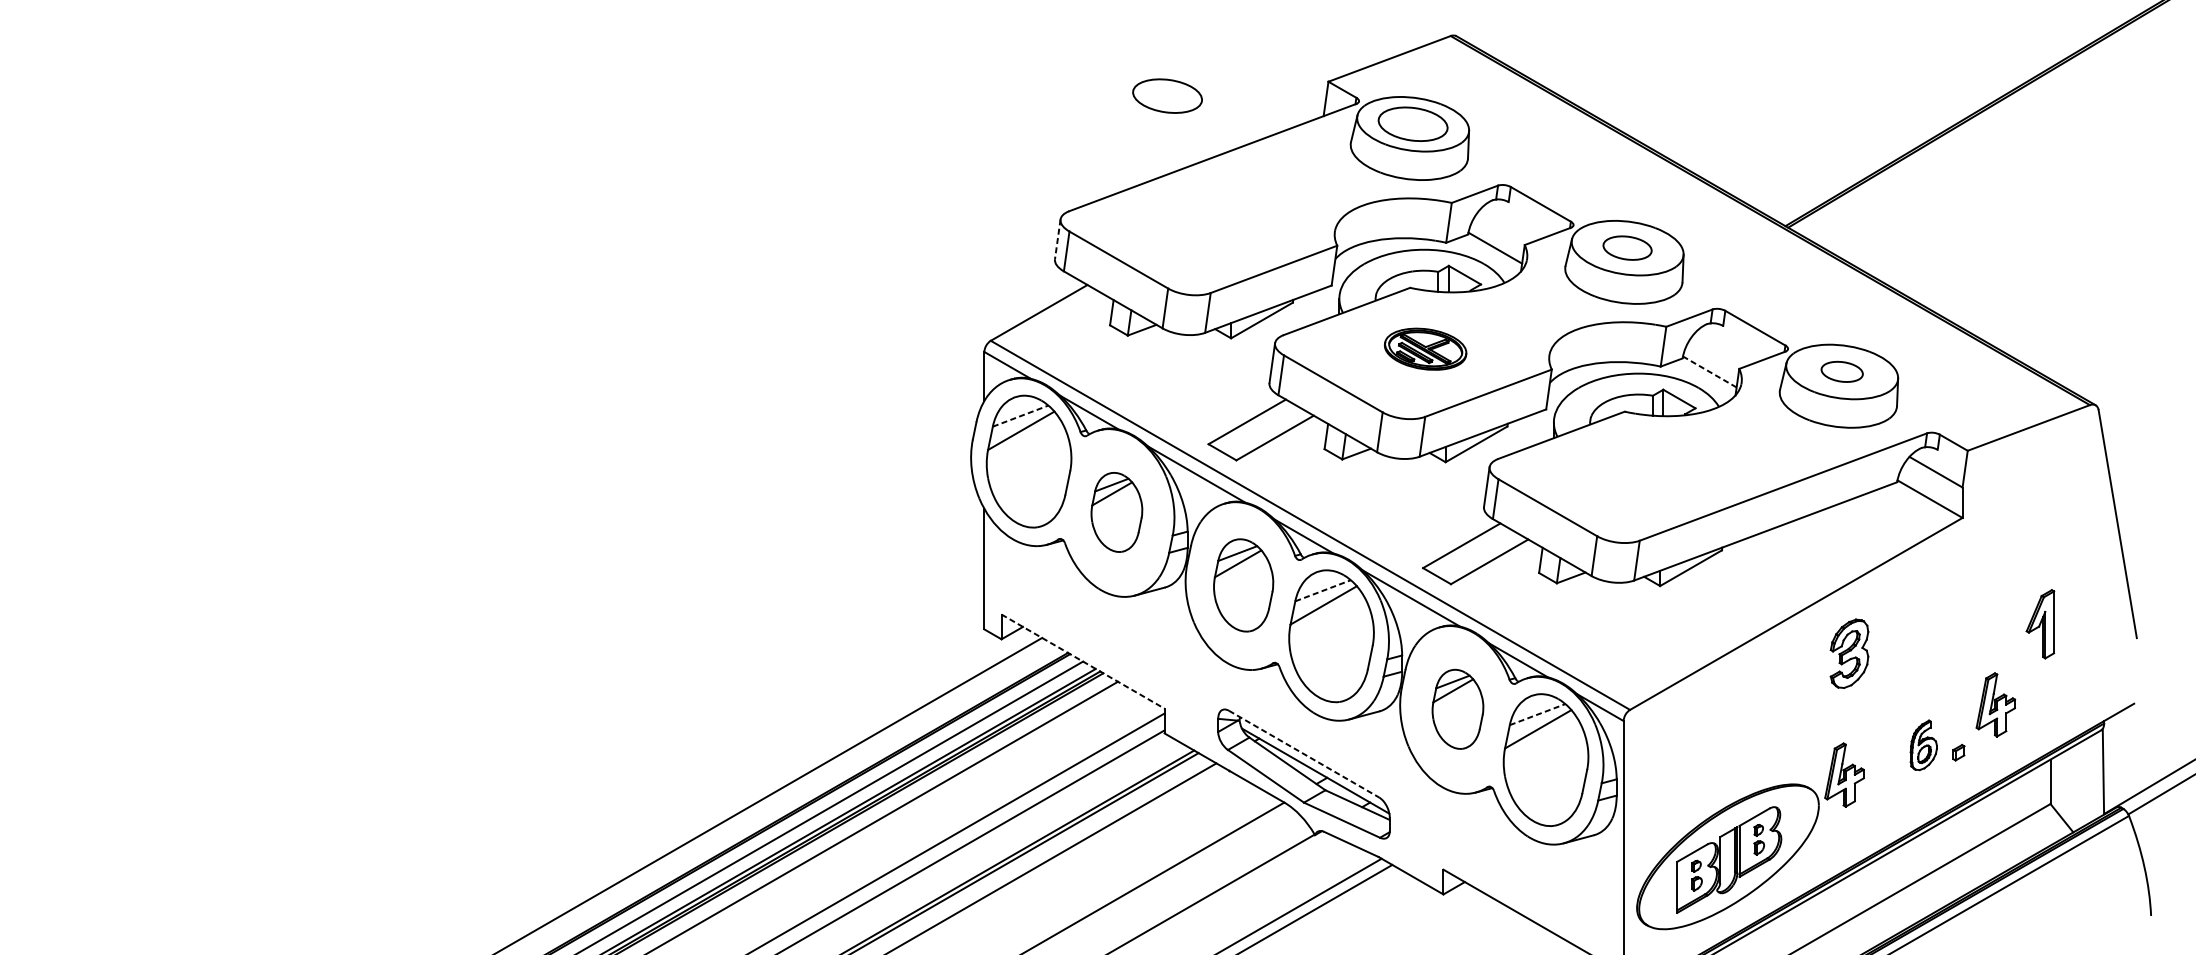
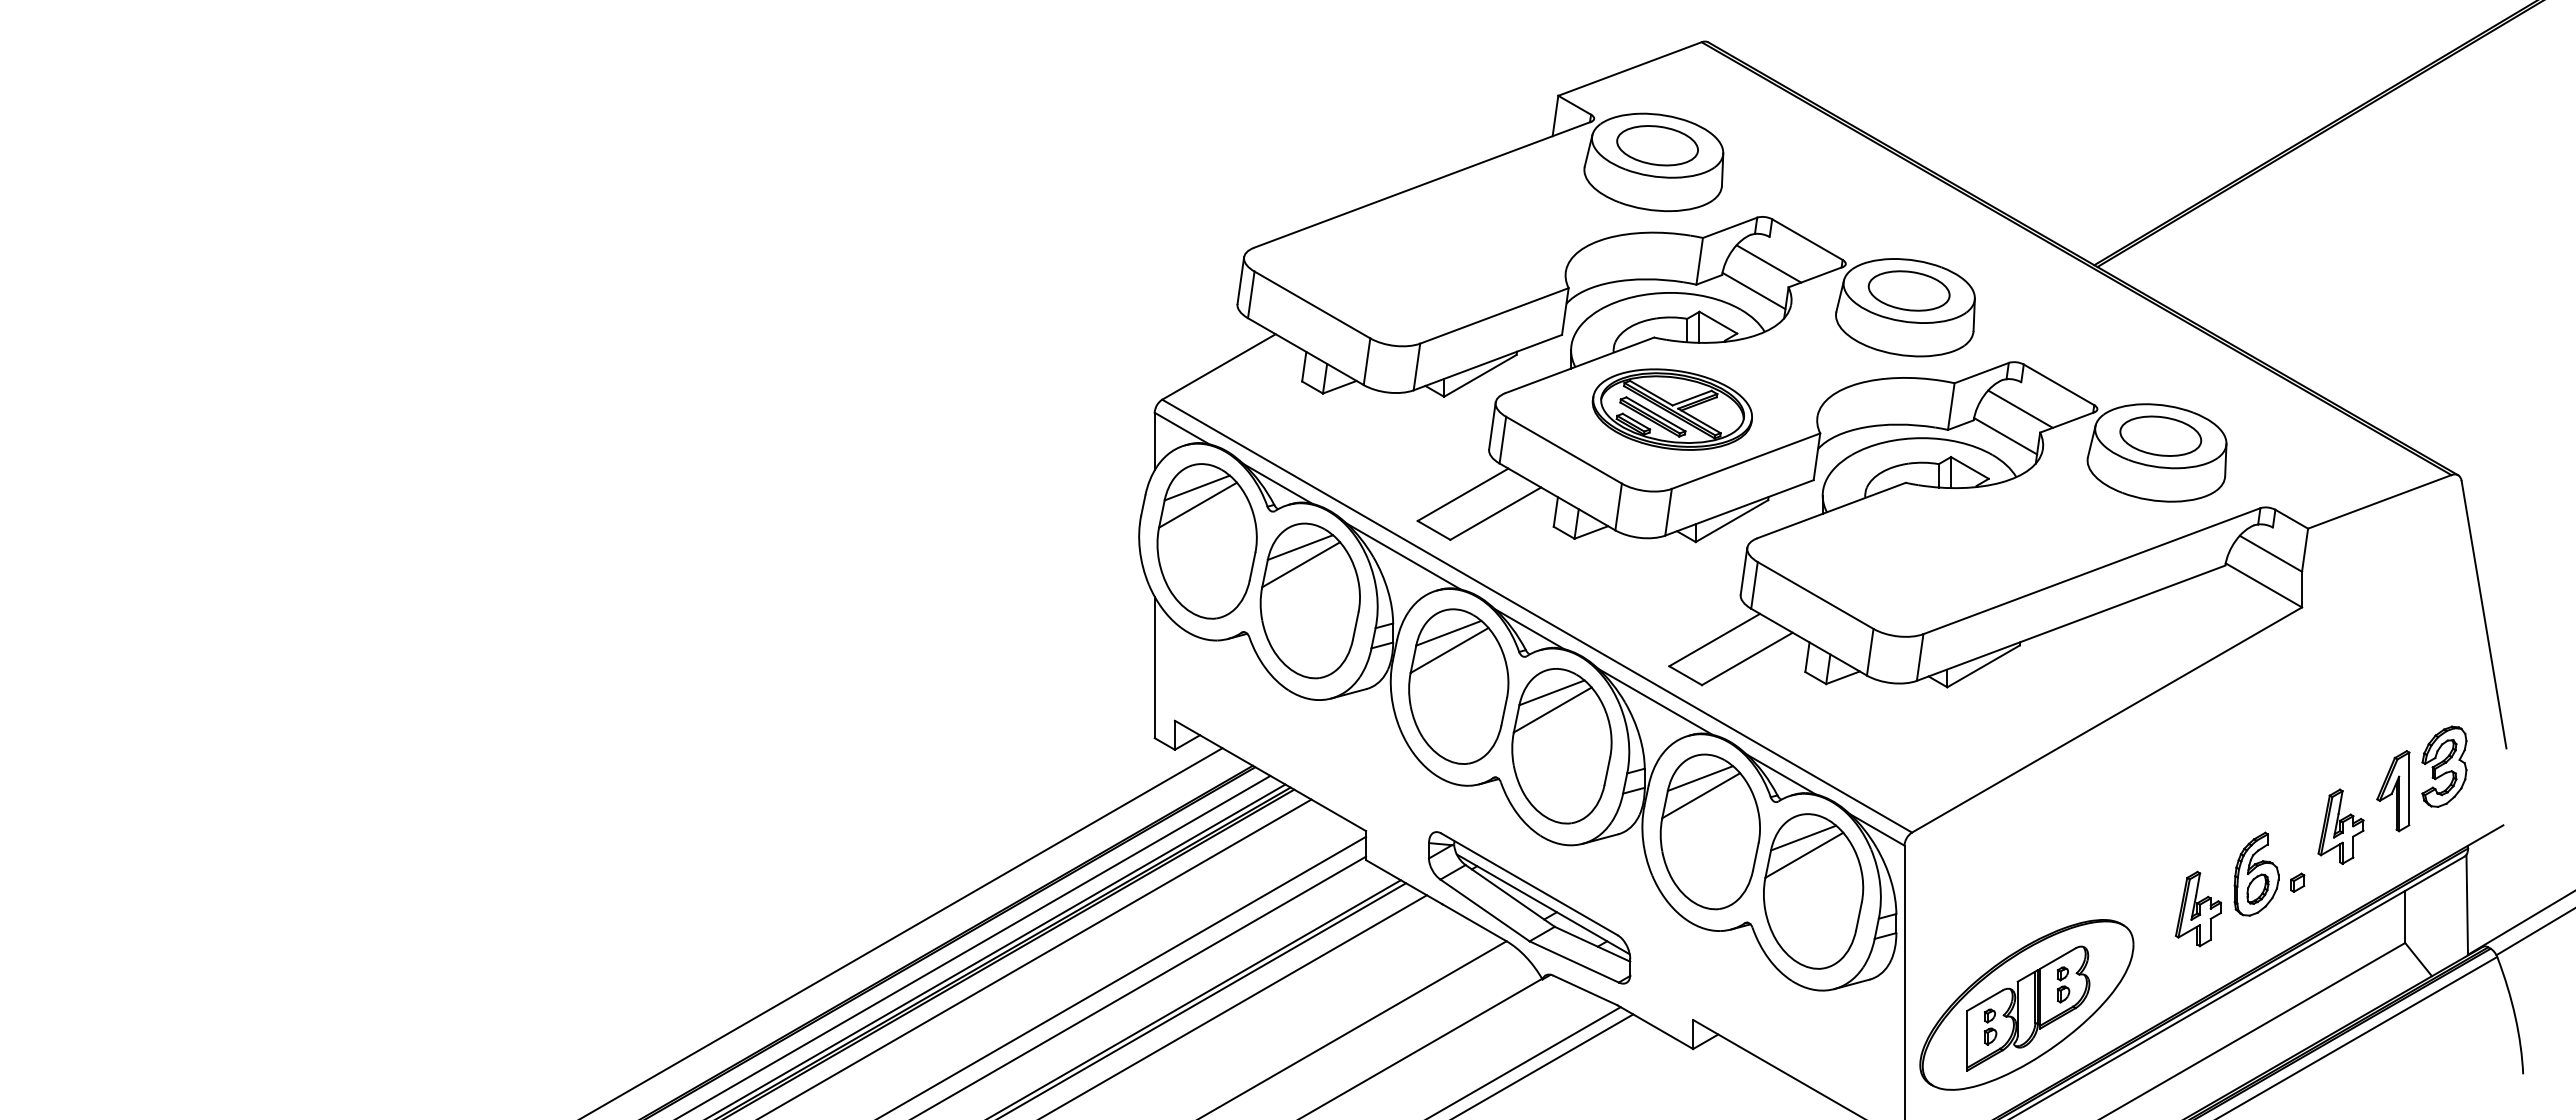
part: (1167, 95) -> (1369, 112), removed
line: (1507, 224) -> (1768, 263), added
line: (1057, 239) -> (1240, 280), dashed -> solid
part: (1627, 247) -> (1908, 290), size x1.43
line: (1722, 348) -> (2020, 408), added
part: (1424, 349) -> (1671, 409), size x1.67
part: (1841, 371) -> (2160, 435), size x1.67
line: (1709, 372) -> (2005, 436), dashed -> solid
line: (1020, 416) -> (1197, 488), dashed -> solid
part: (1116, 512) -> (1309, 600), size x1.67
part: (1243, 585) -> (1458, 686), size x1.43
line: (1323, 590) -> (1552, 692), dashed -> solid
part: (2040, 624) -> (2393, 791), moved
part: (1849, 653) -> (2444, 766), moved
line: (1083, 662) -> (1270, 776), dashed -> solid
part: (1457, 708) -> (1709, 831), size x1.67
line: (1537, 714) -> (1803, 838), dashed -> solid
part: (1923, 744) -> (2256, 873), size x1.43
line: (1303, 754) -> (1529, 884), dashed -> solid
part: (1844, 774) -> (2198, 908), moved

